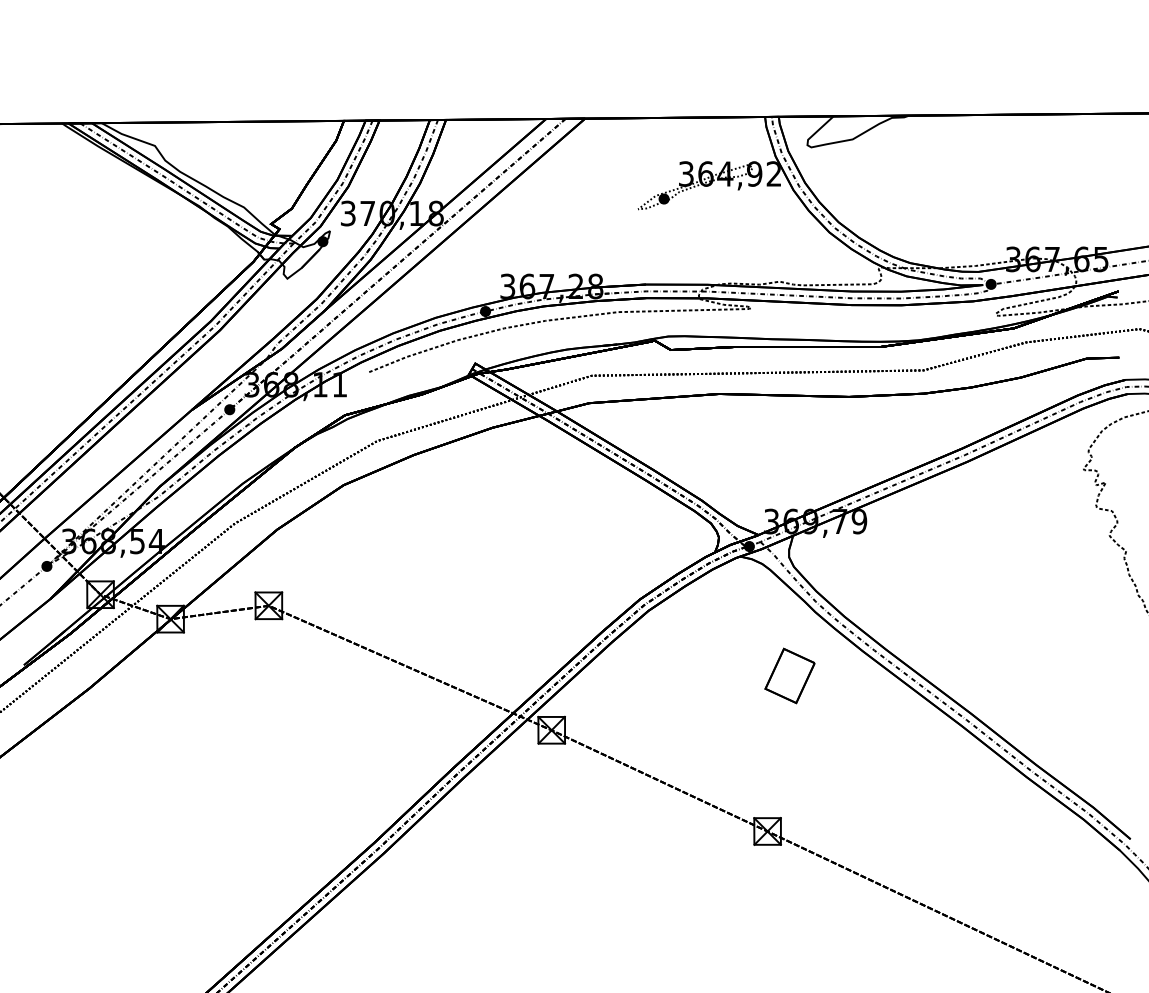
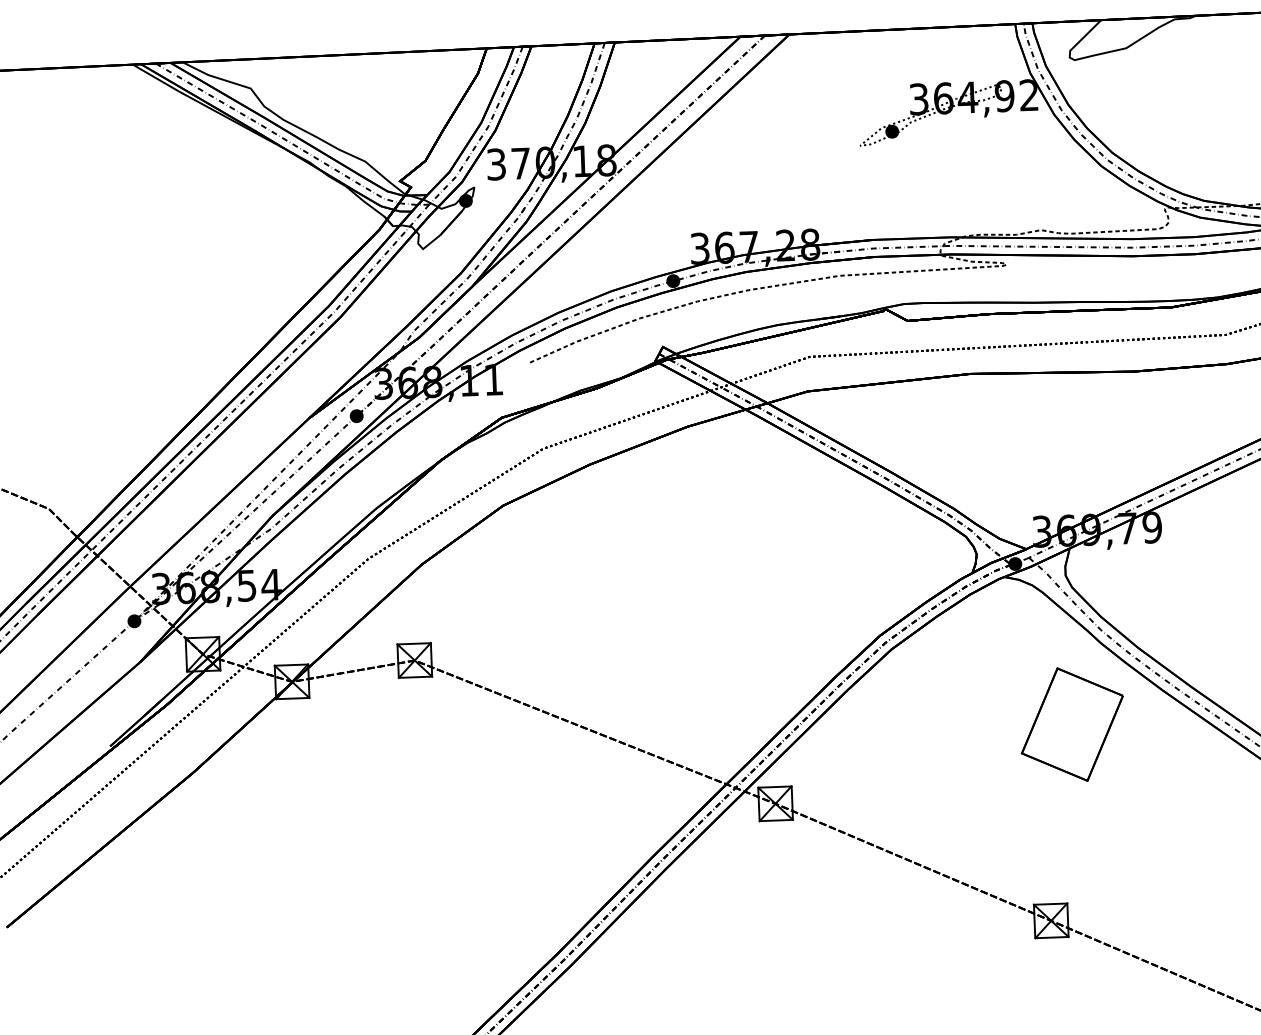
part: (789, 675) -> (1071, 724), size x1.67

